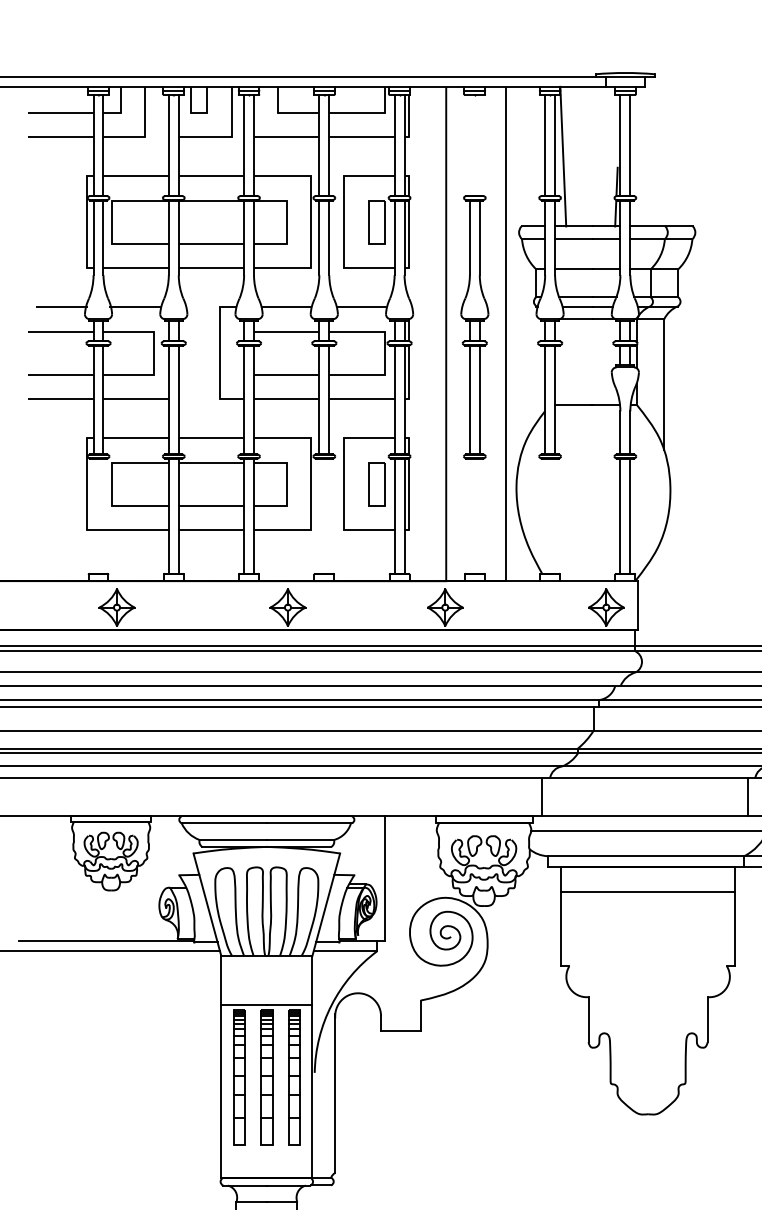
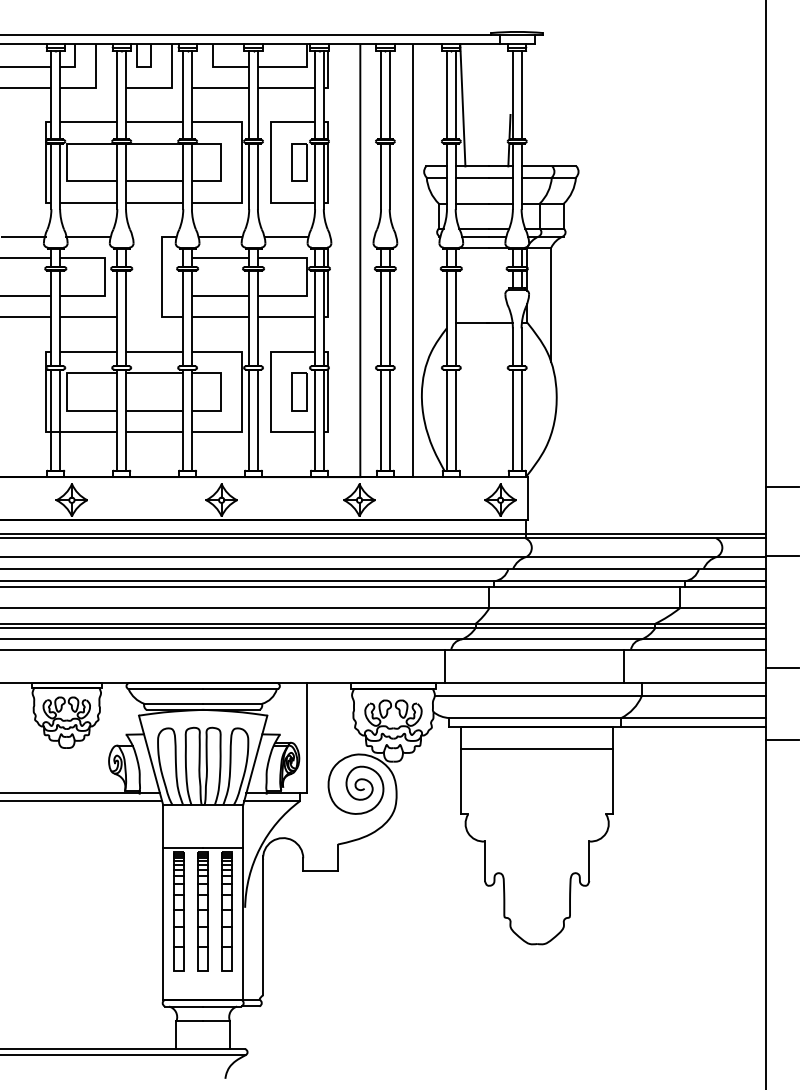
line: (470, 145) -> (381, 95), added
line: (479, 145) -> (389, 95), added
line: (93, 516) -> (51, 420), added
line: (103, 516) -> (60, 420), added
line: (319, 516) -> (249, 420), added
line: (328, 516) -> (257, 420), added
line: (470, 516) -> (381, 420), added
line: (479, 516) -> (389, 420), added
line: (544, 516) -> (446, 420), added
line: (554, 516) -> (455, 420), added

